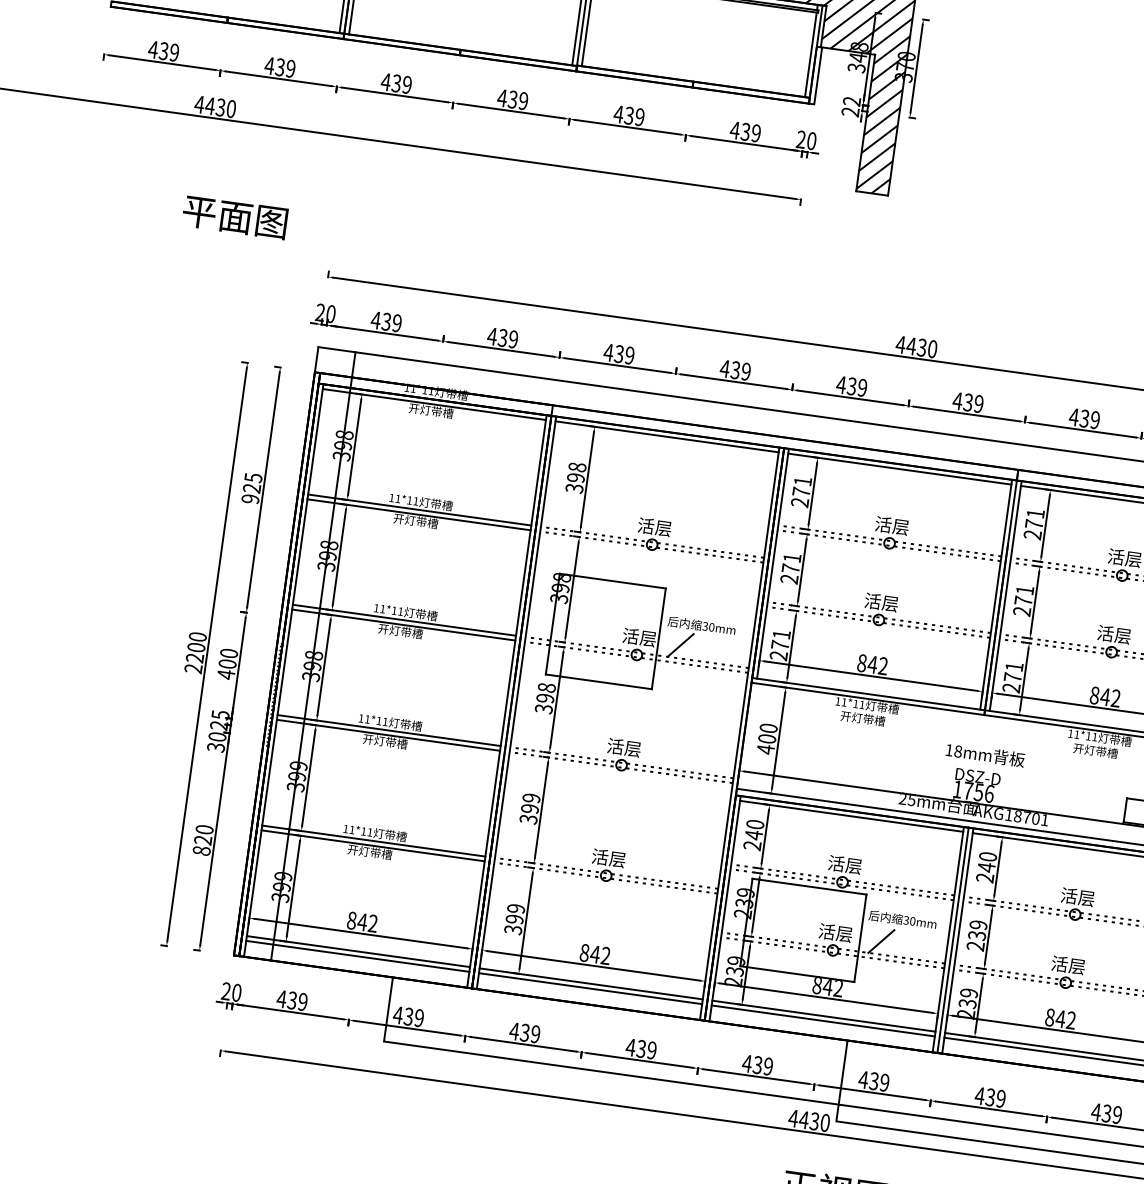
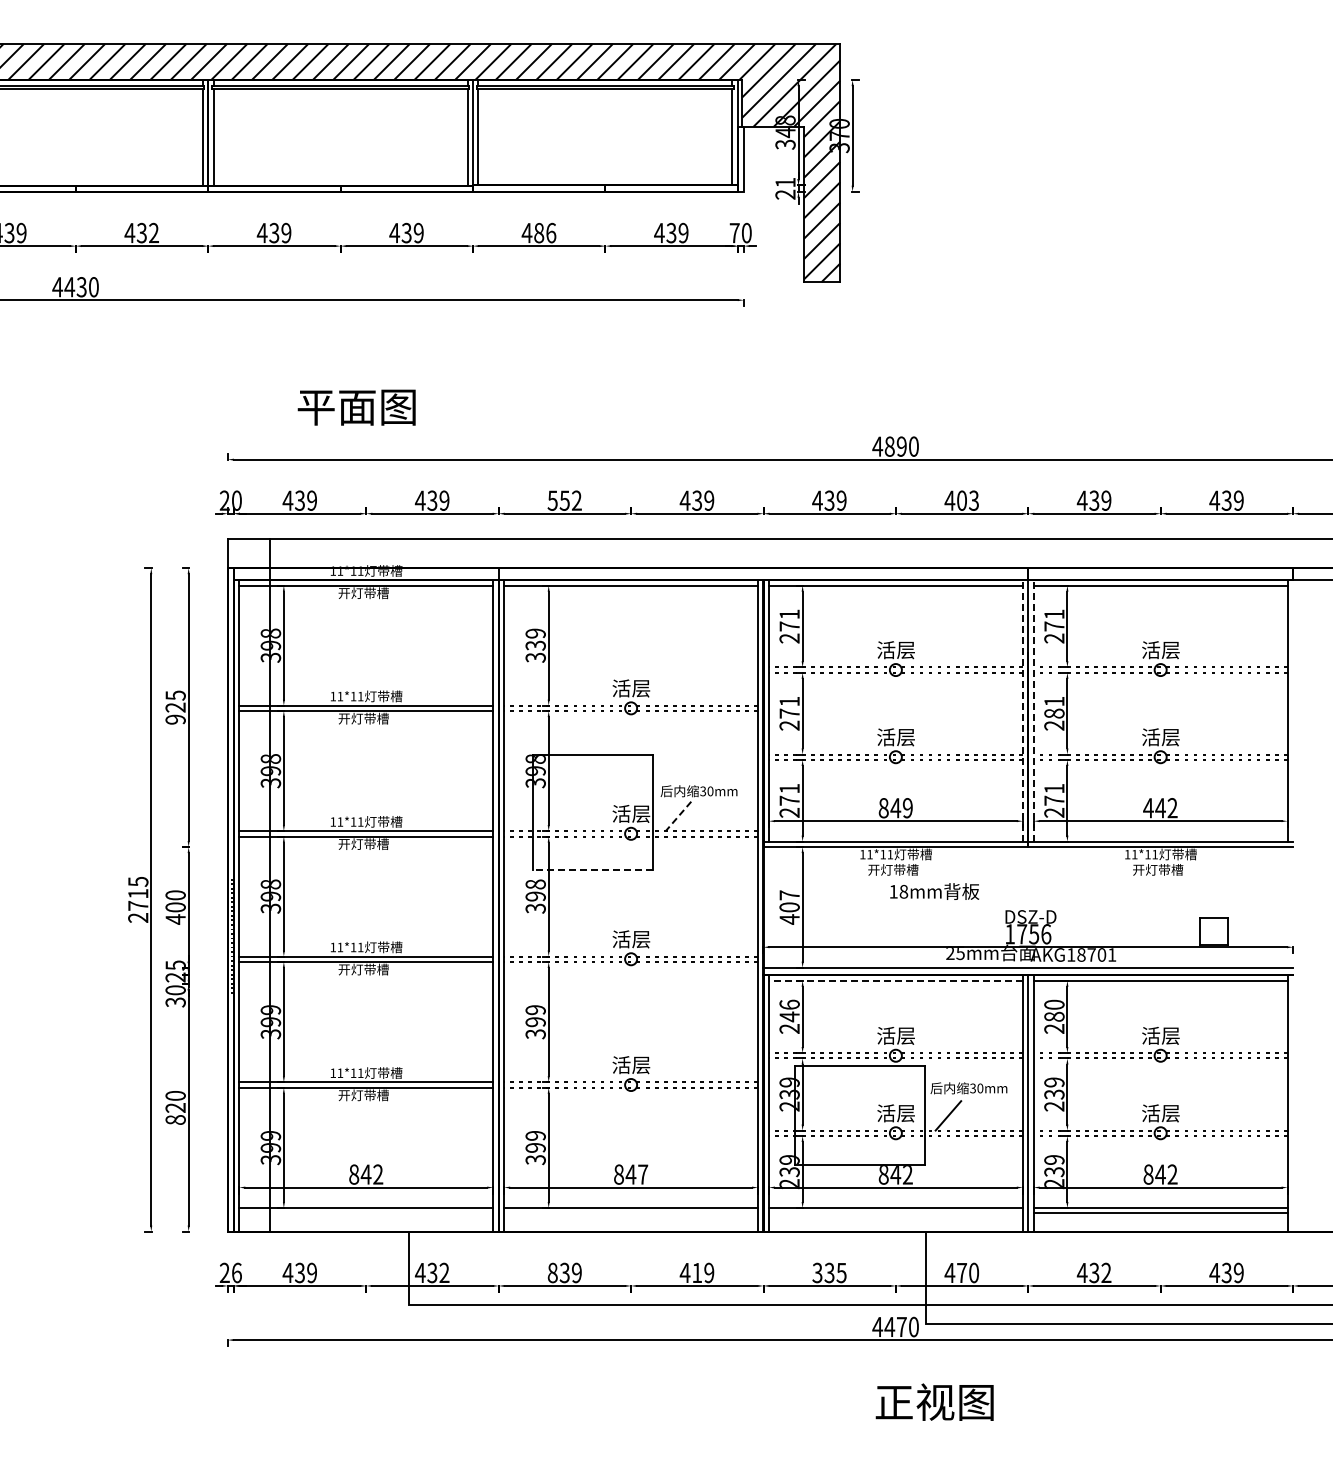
text: (290, 69) -> (153, 233), 439 -> 432
text: (852, 101) -> (785, 182), 22 -> 21
text: (634, 116) -> (545, 232), 439 -> 486
text: (801, 139) -> (734, 232), 20 -> 70
text: (234, 217) -> (356, 407), moved
text: (916, 346) -> (895, 446), 4430 -> 4890
text: (618, 353) -> (564, 500), 439 -> 552
text: (973, 403) -> (967, 500), 439 -> 403
text: (576, 472) -> (535, 639), 398 -> 339
line: (995, 594) -> (1022, 710), solid -> dashed
line: (1005, 595) -> (1033, 710), solid -> dashed
text: (1023, 600) -> (1054, 713), 271 -> 281
line: (680, 645) -> (678, 816), solid -> dashed
text: (196, 647) -> (138, 893), 2200 -> 2715
text: (882, 666) -> (907, 808), 842 -> 849
line: (598, 681) -> (592, 869), solid -> dashed
text: (1094, 695) -> (1148, 808), 842 -> 442
text: (768, 728) -> (789, 895), 400 -> 407
text: (985, 754) -> (934, 891), moved
line: (851, 816) -> (895, 980), solid -> dashed
text: (755, 824) -> (789, 1004), 240 -> 246
text: (986, 867) -> (1054, 1016), 240 -> 280
text: (606, 955) -> (643, 1174), 842 -> 847
line: (358, 956) -> (366, 1213), removed
line: (590, 988) -> (631, 1213), removed
text: (236, 992) -> (236, 1272), 20 -> 26
text: (419, 1018) -> (444, 1273), 439 -> 432
line: (822, 1020) -> (895, 1213), removed
text: (514, 1030) -> (552, 1272), 439 -> 839
text: (641, 1048) -> (697, 1272), 439 -> 419
text: (757, 1064) -> (829, 1272), 439 -> 335
text: (879, 1081) -> (967, 1272), 439 -> 470
text: (1001, 1099) -> (1106, 1273), 439 -> 432
text: (814, 1120) -> (901, 1326), 4430 -> 4470

